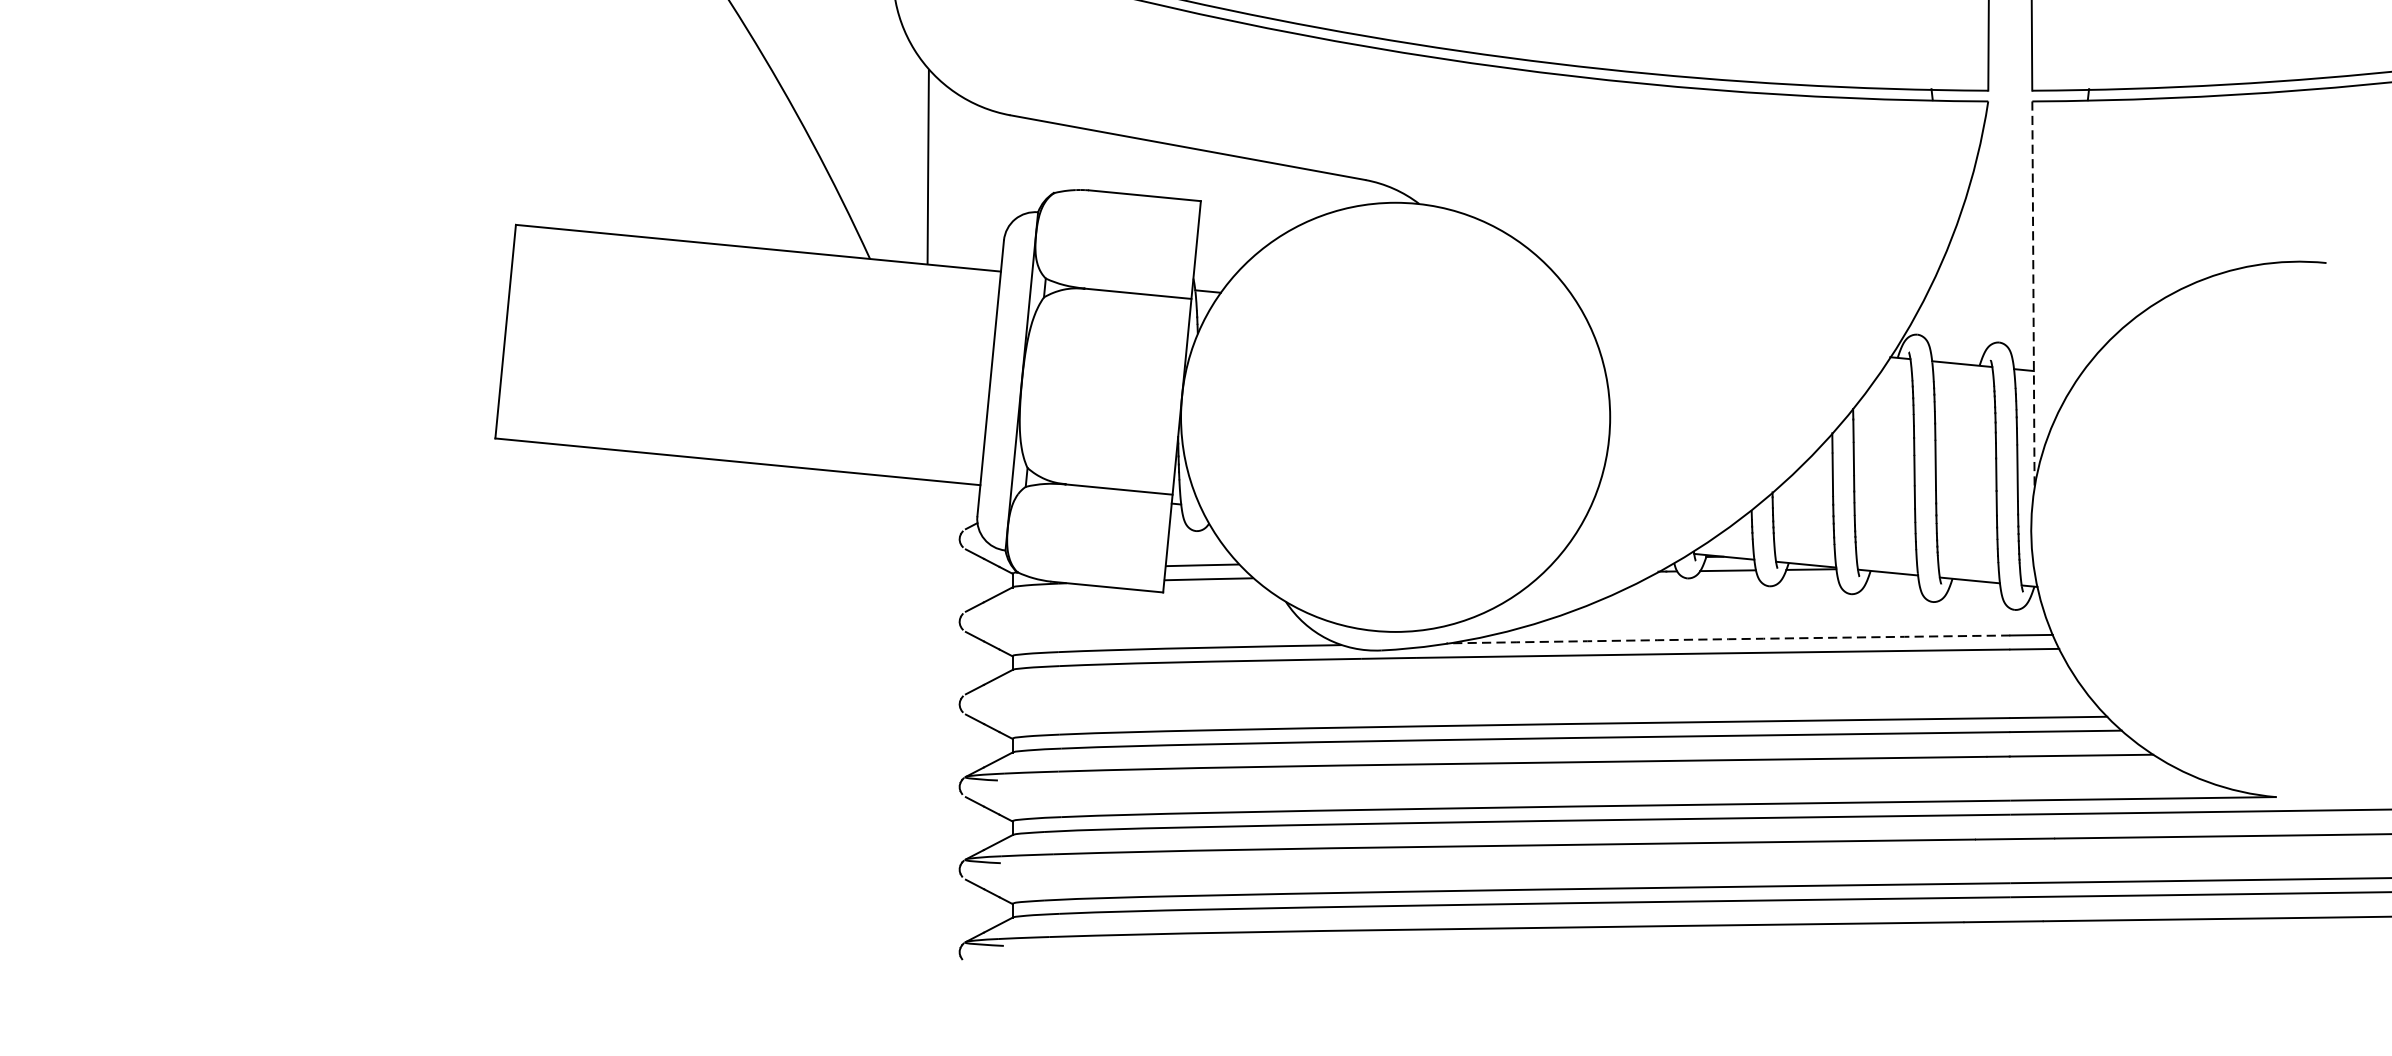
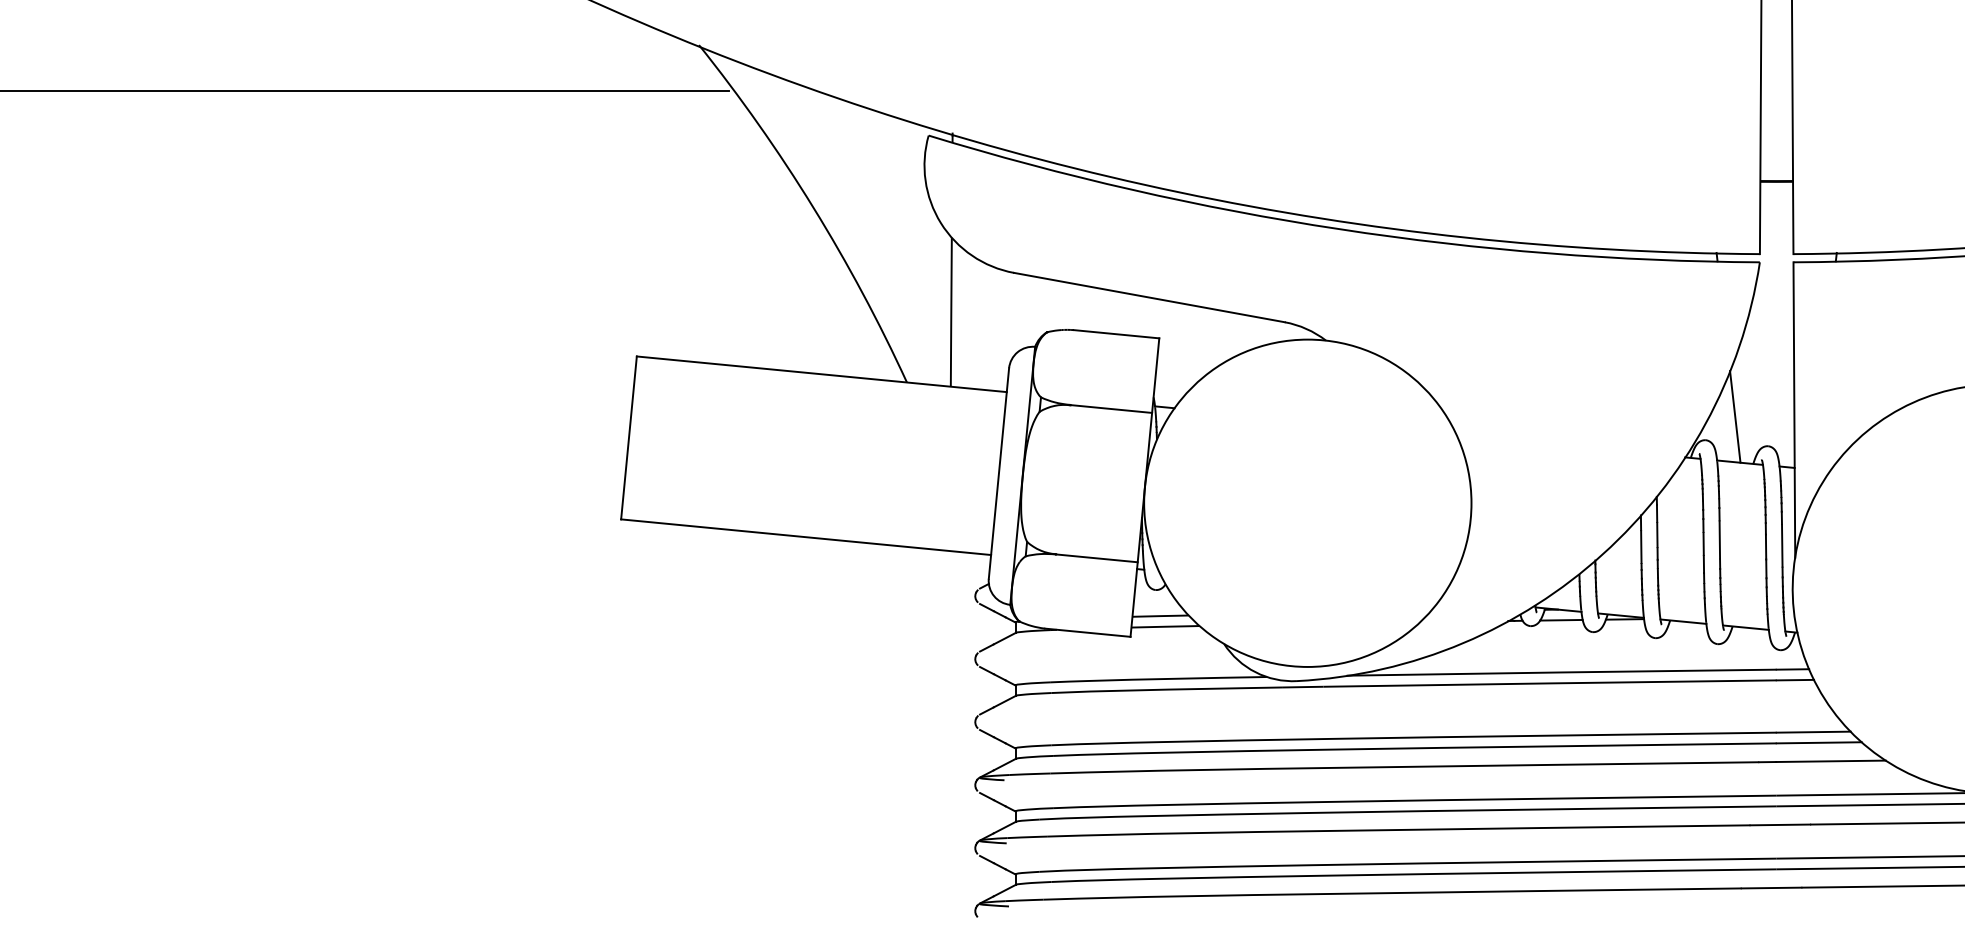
line: (2033, 295) -> (1794, 410), dashed -> solid
line: (1956, 303) -> (1735, 416), added
arc: (1728, 639) -> (1561, 672), dashed -> solid

